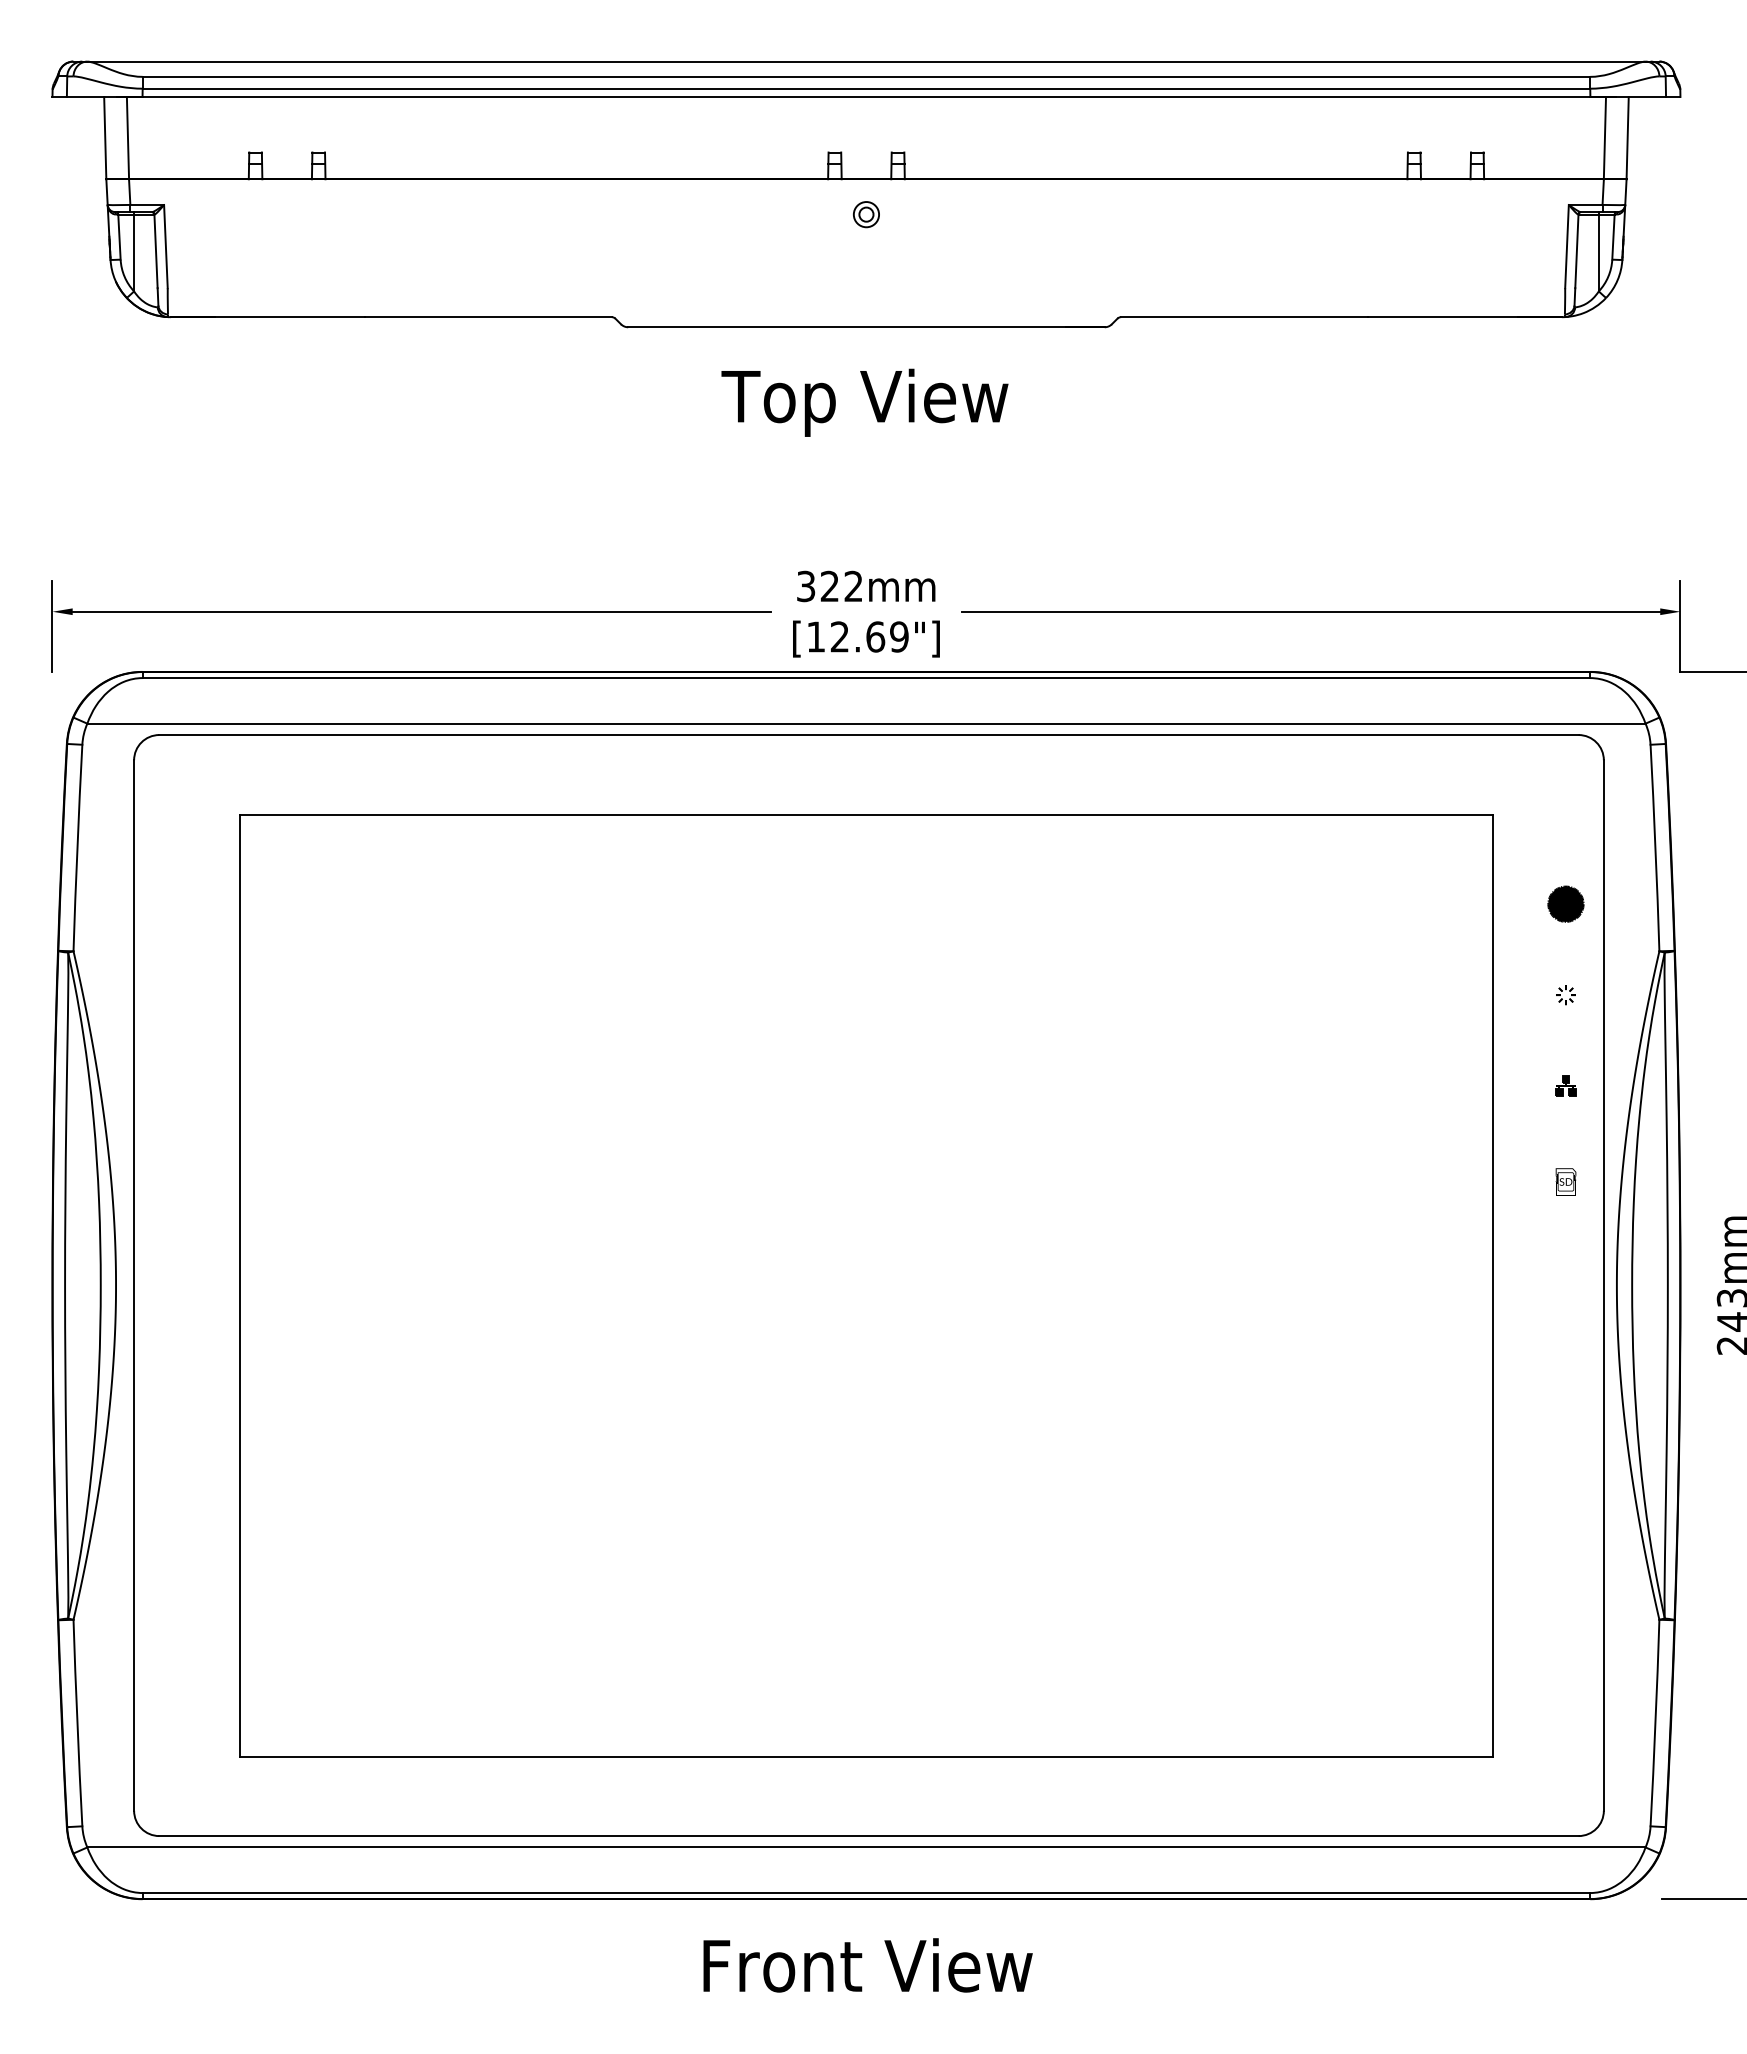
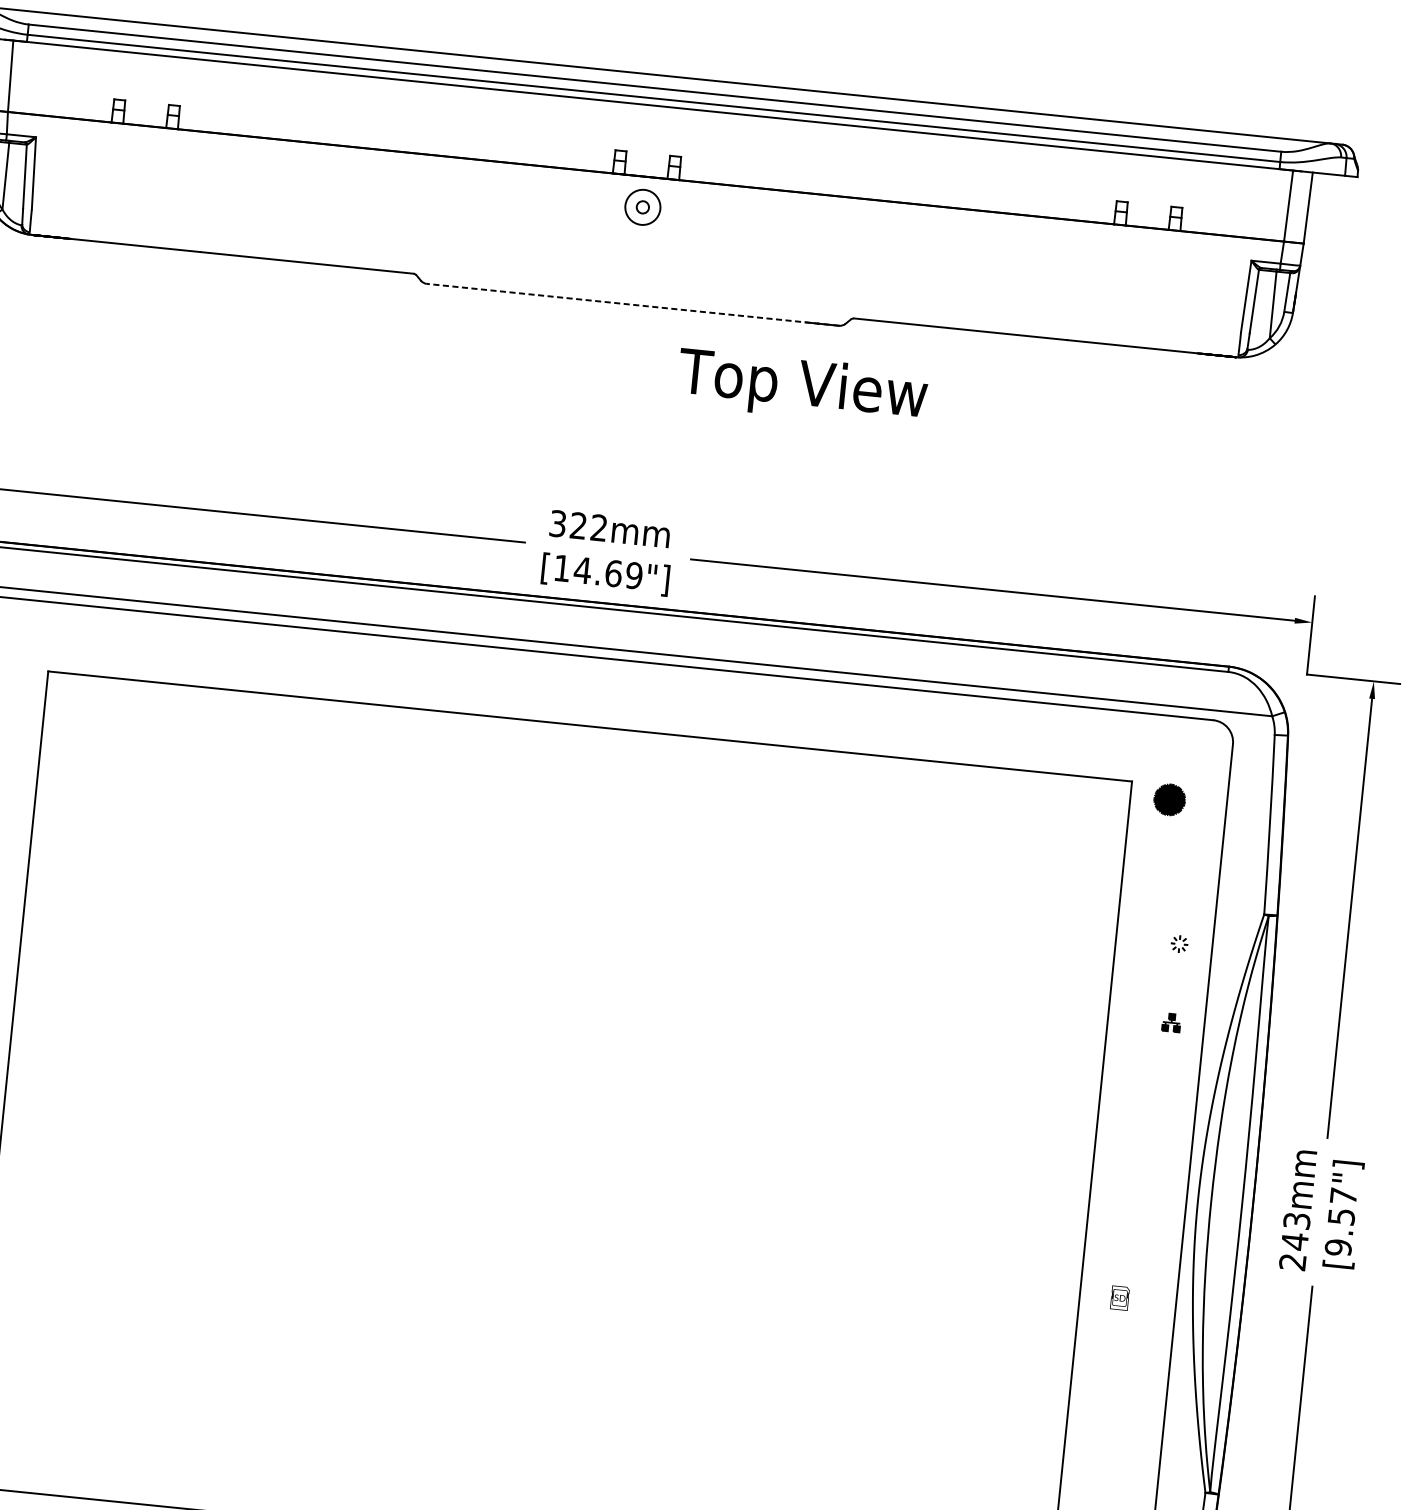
circle: (866, 214) -> (642, 207), size x1.6
line: (865, 327) -> (632, 304), solid -> dashed
text: (864, 402) -> (802, 387), moved
text: (839, 636) -> (582, 570), [12.69"] -> [14.69"]
part: (1565, 903) -> (1169, 799), moved
text: (1565, 1181) -> (1119, 1297), moved

